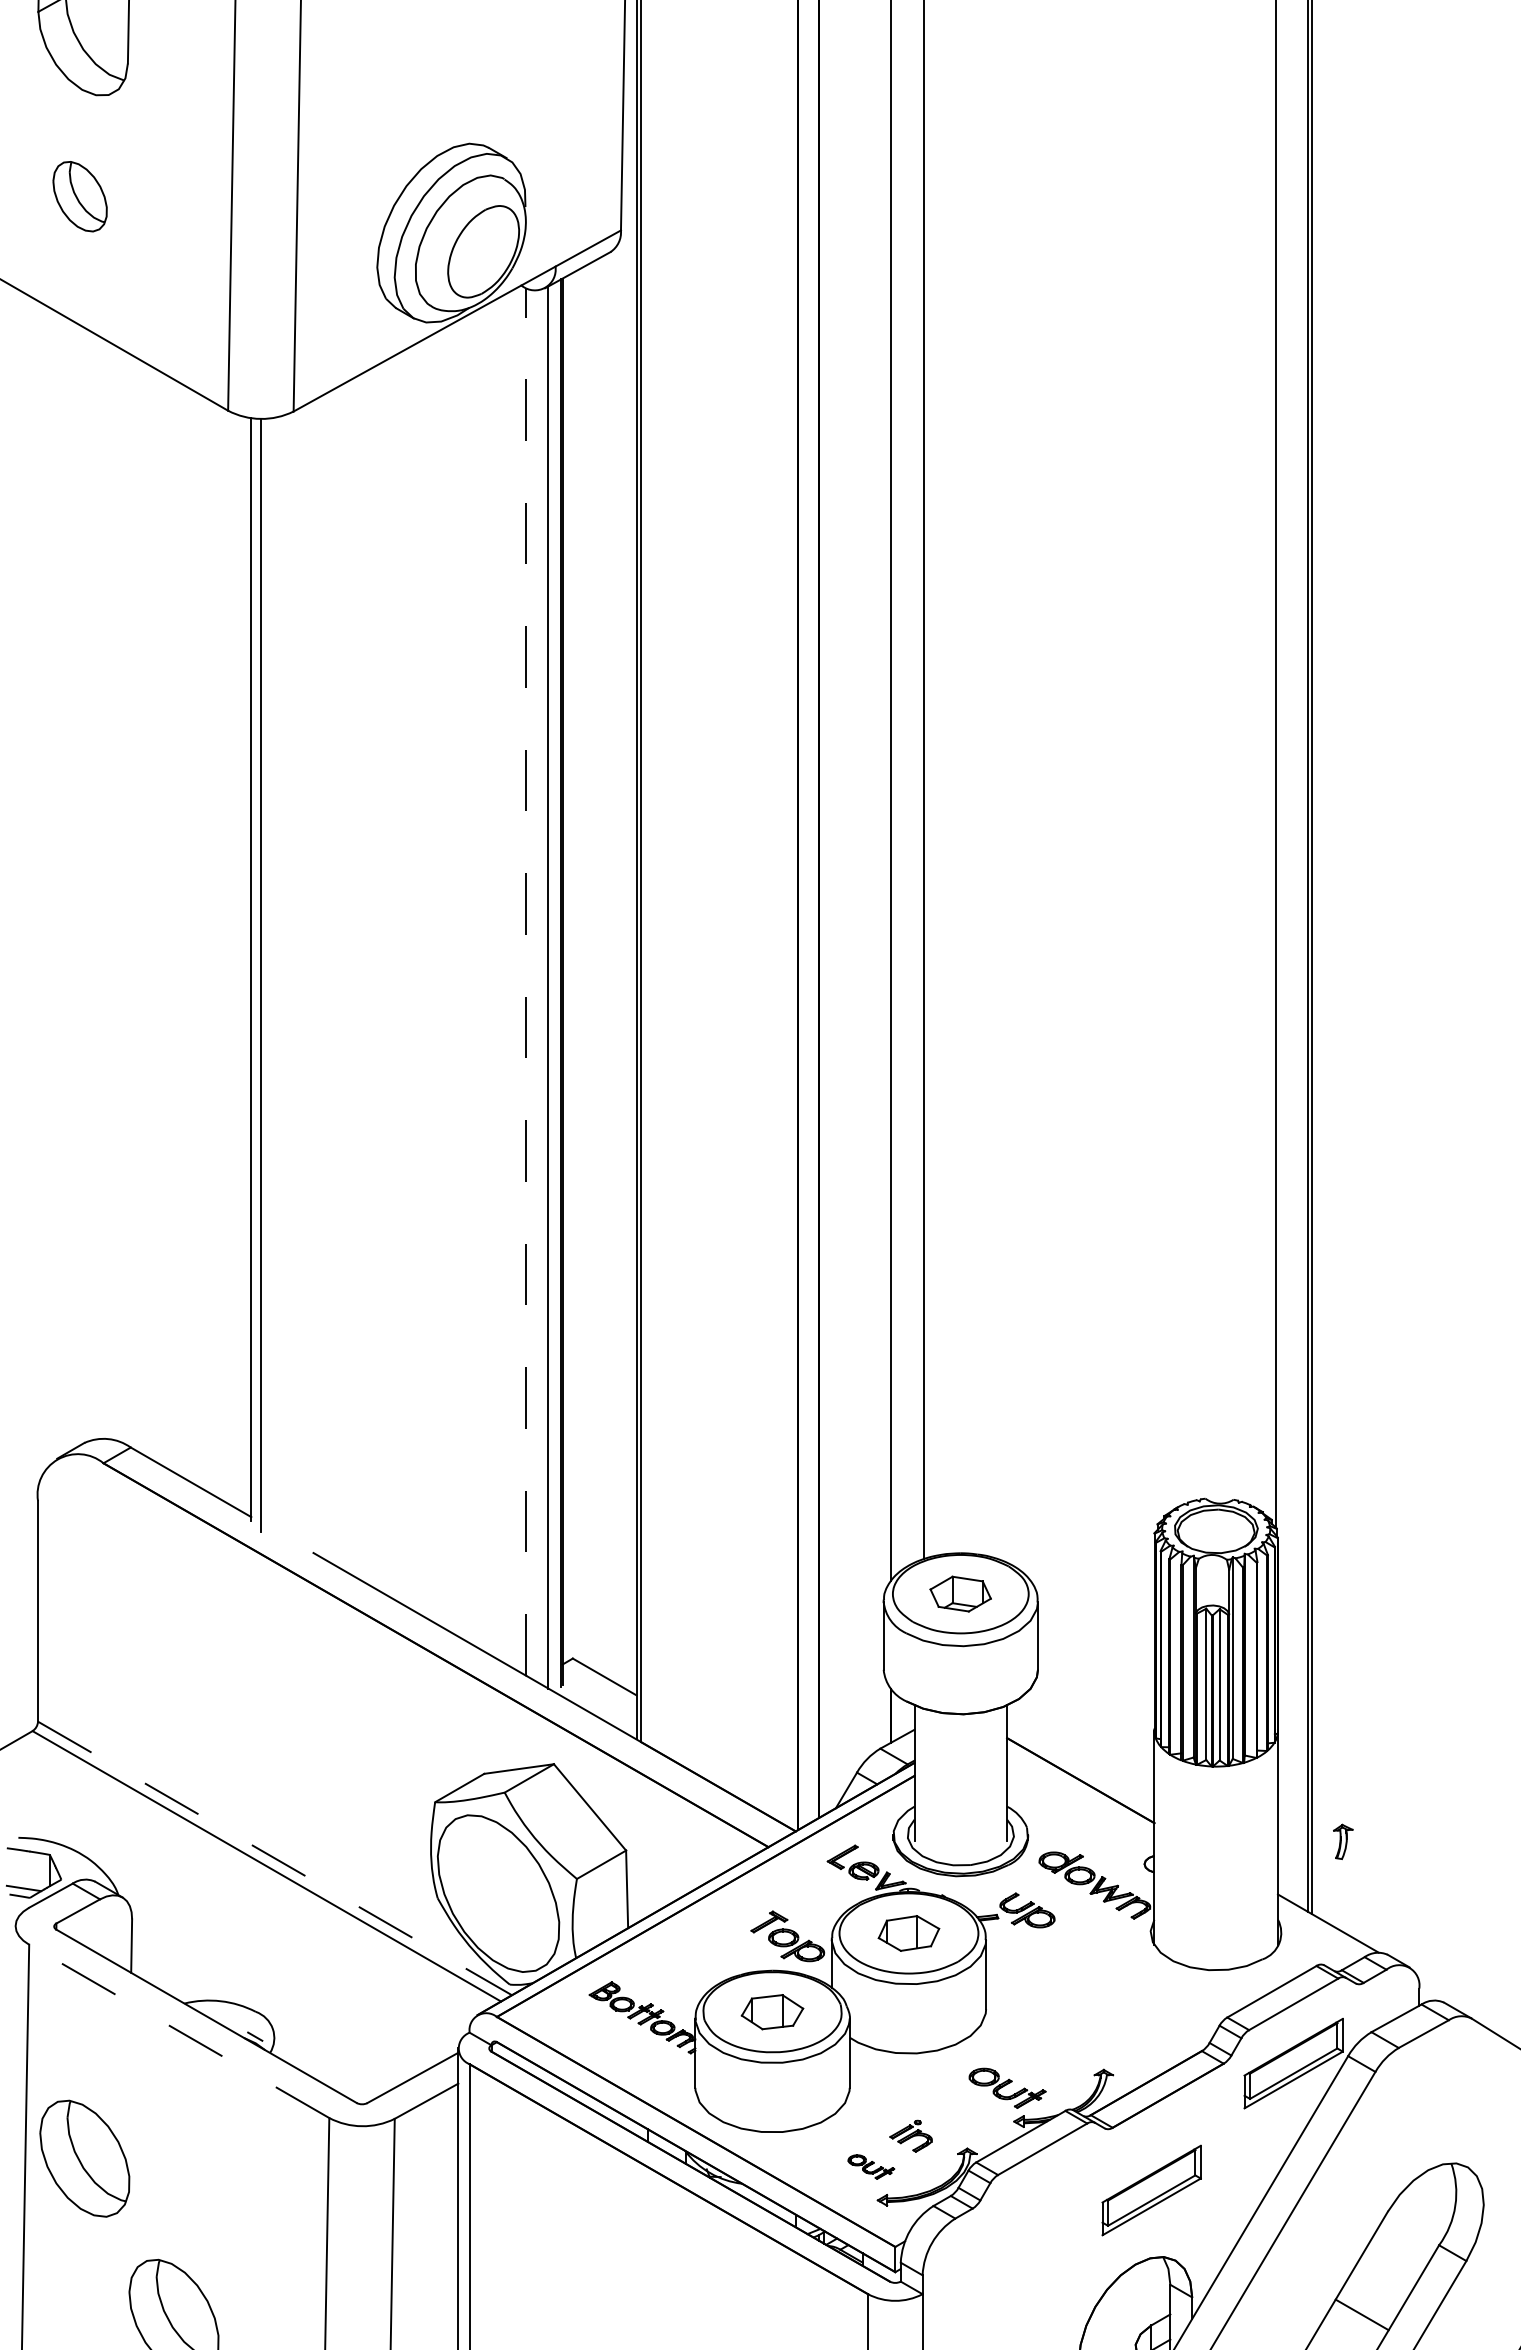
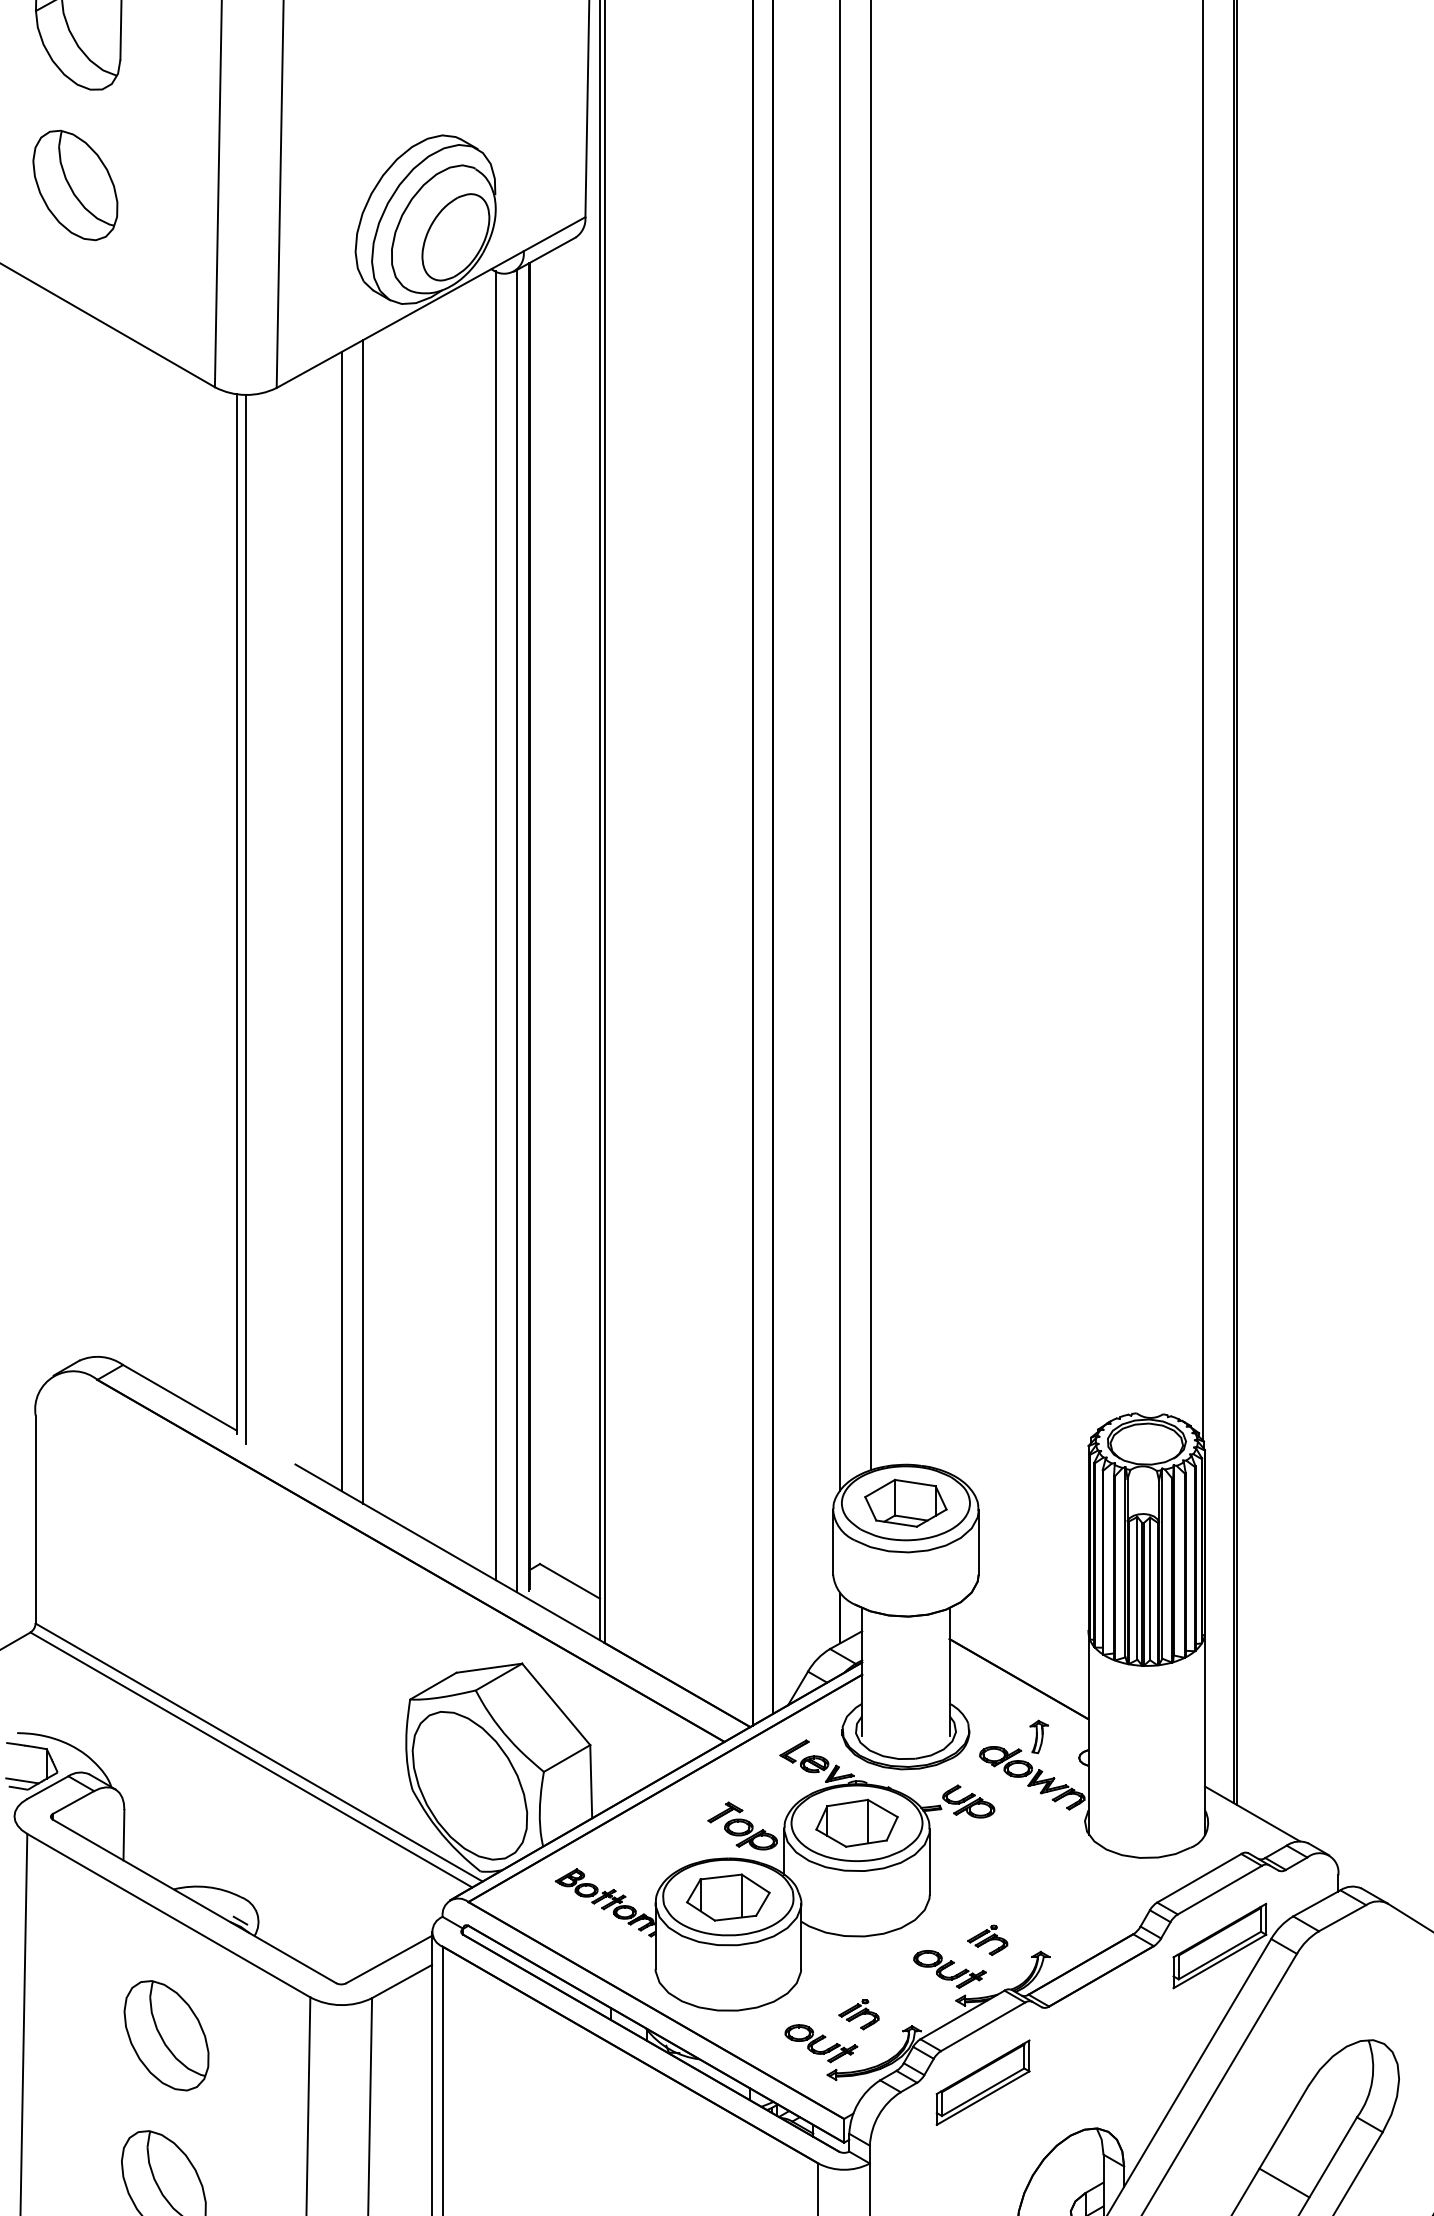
part: (79, 196) -> (74, 185), size x1.67
line: (362, 977) -> (341, 921), added
line: (385, 977) -> (363, 921), added
line: (526, 981) -> (496, 925), dashed -> solid
part: (960, 1593) -> (905, 1502), size x1.43
part: (1343, 1841) -> (1039, 1736), moved
line: (275, 1858) -> (259, 1752), dashed -> solid
part: (908, 1933) -> (856, 1823), size x1.43
part: (772, 2011) -> (728, 1896), size x1.43
line: (178, 2031) -> (168, 1915), dashed -> solid
part: (1047, 2057) -> (987, 1940), added
part: (84, 2158) -> (166, 2035), moved
part: (871, 2166) -> (821, 2043), size x1.67
part: (1151, 2190) -> (982, 2082), moved

